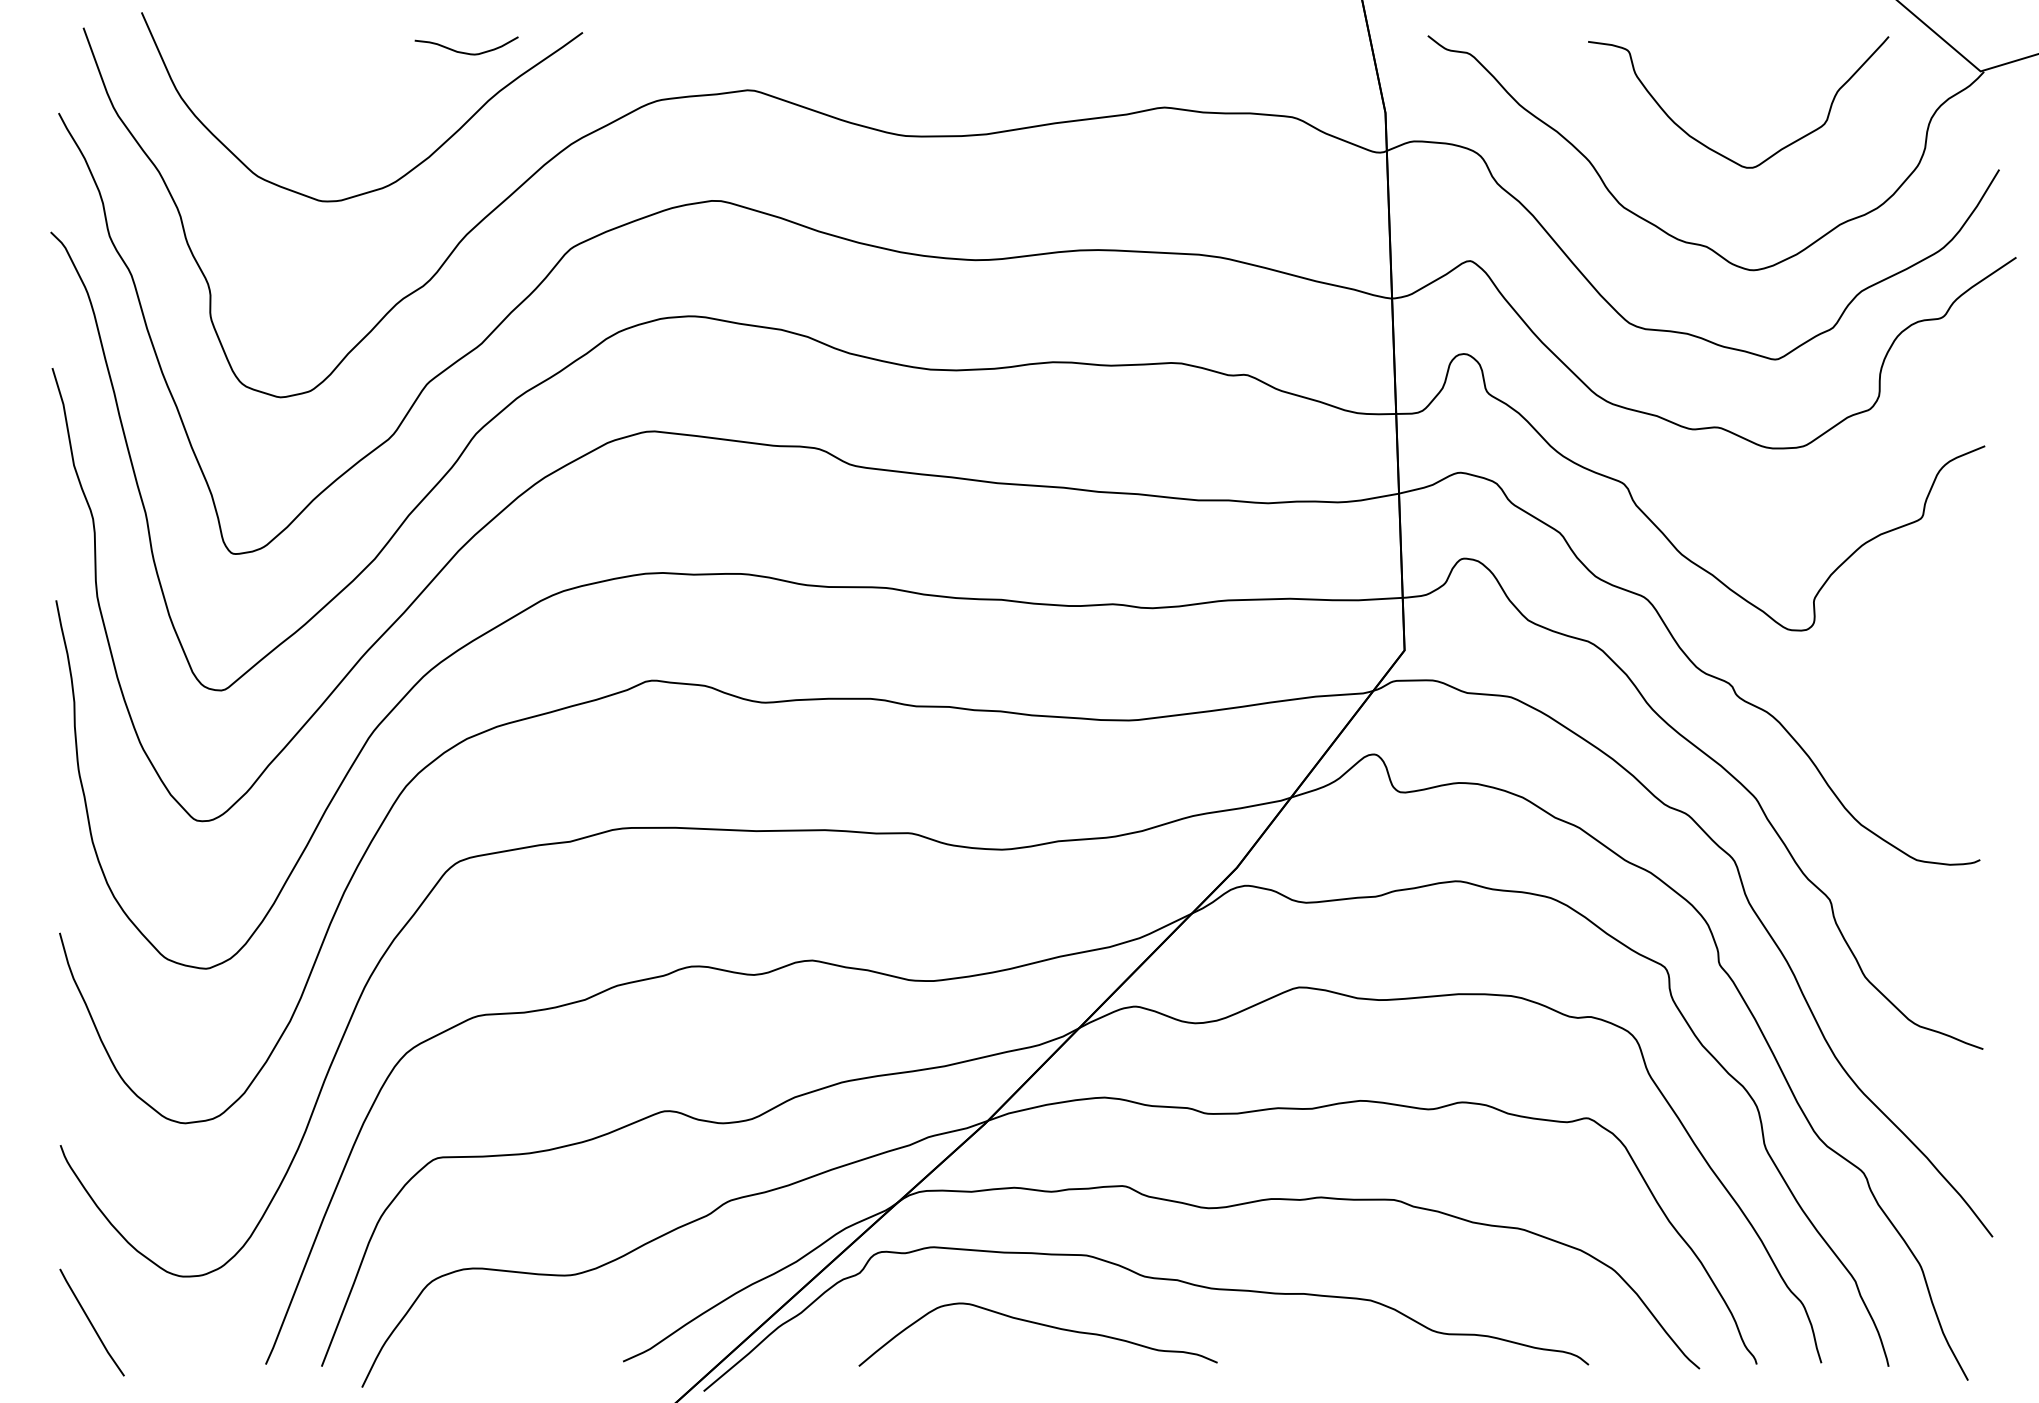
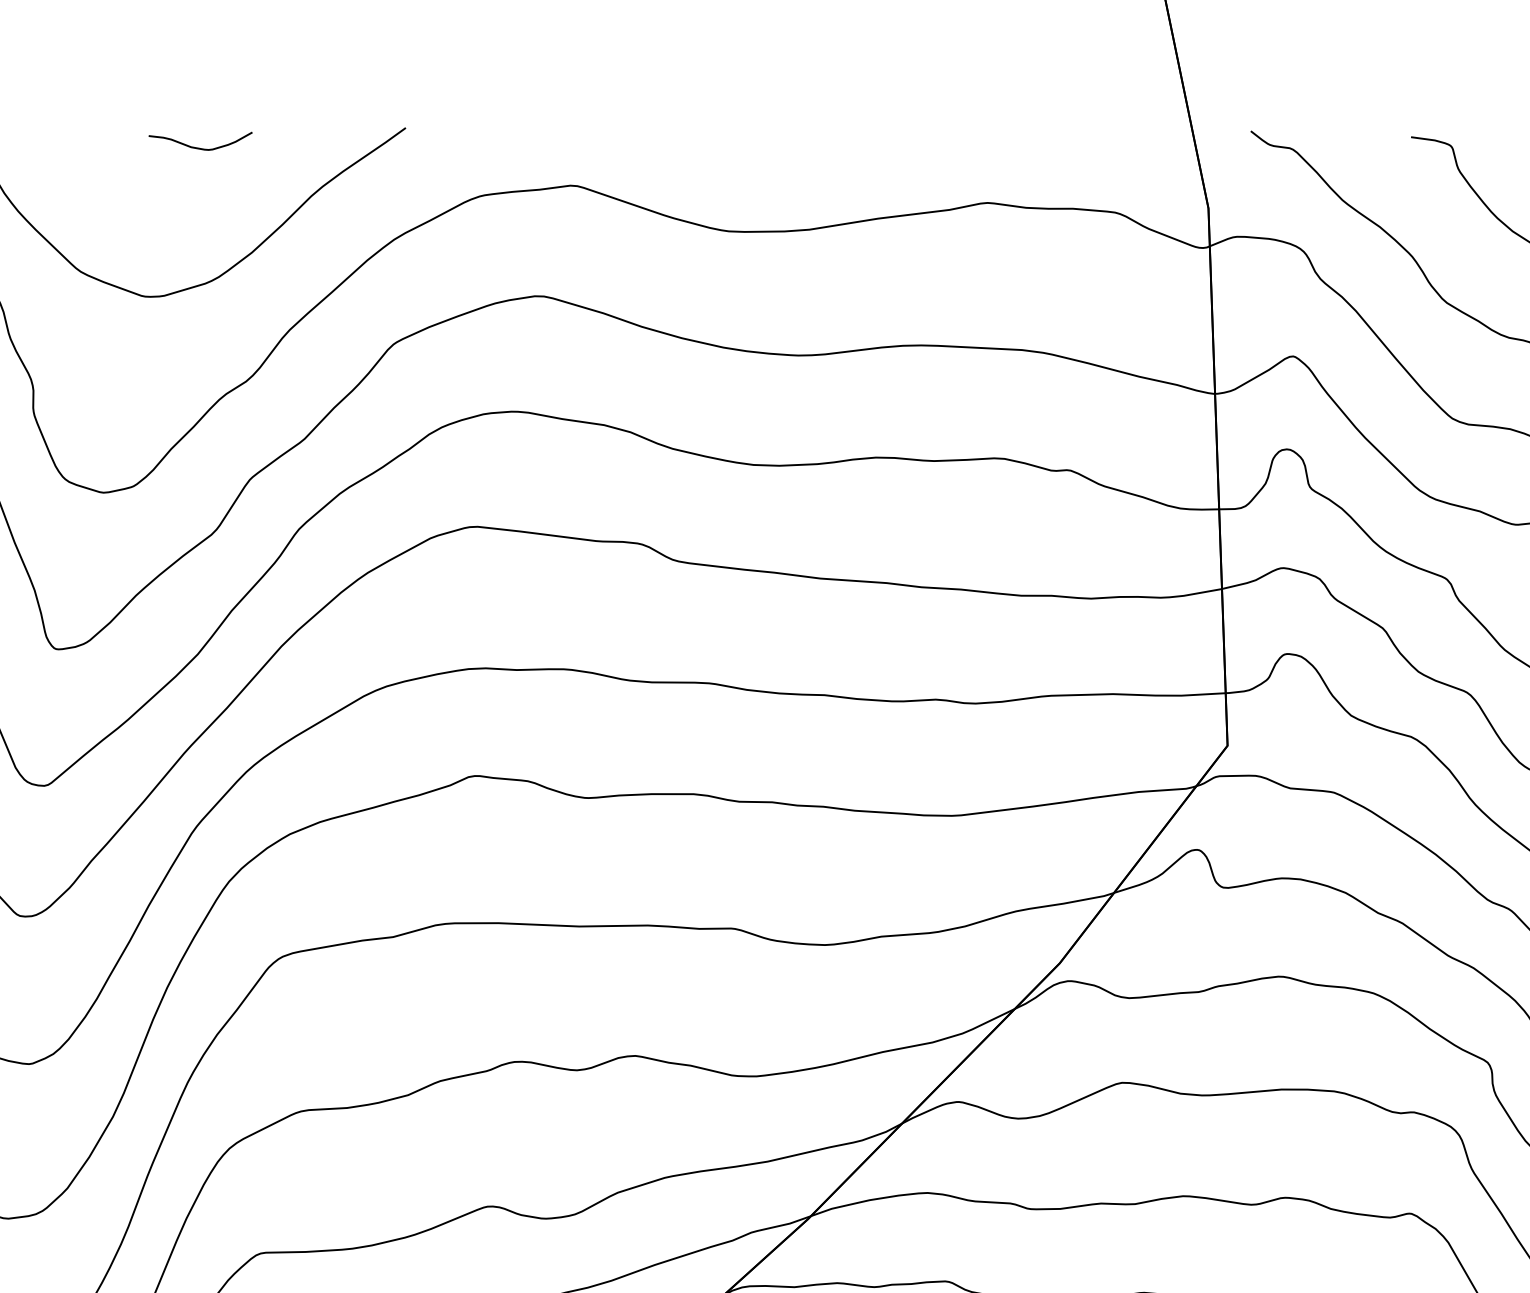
curve: (466, 52) -> (200, 147), moved

